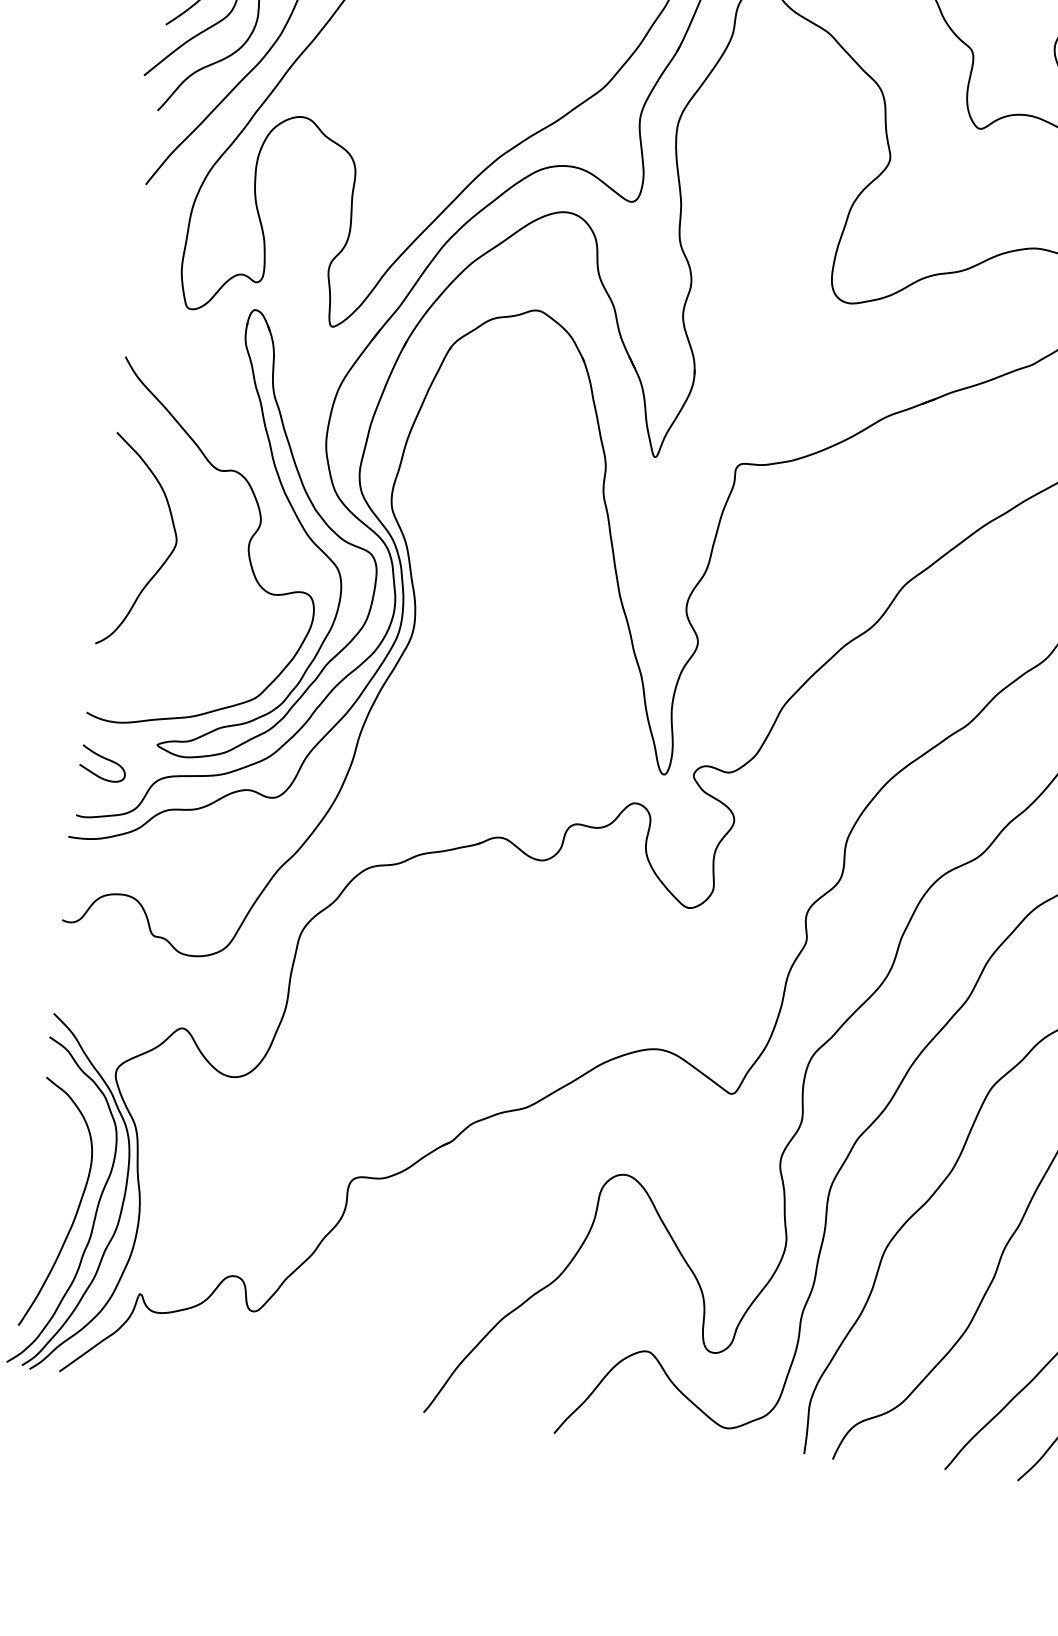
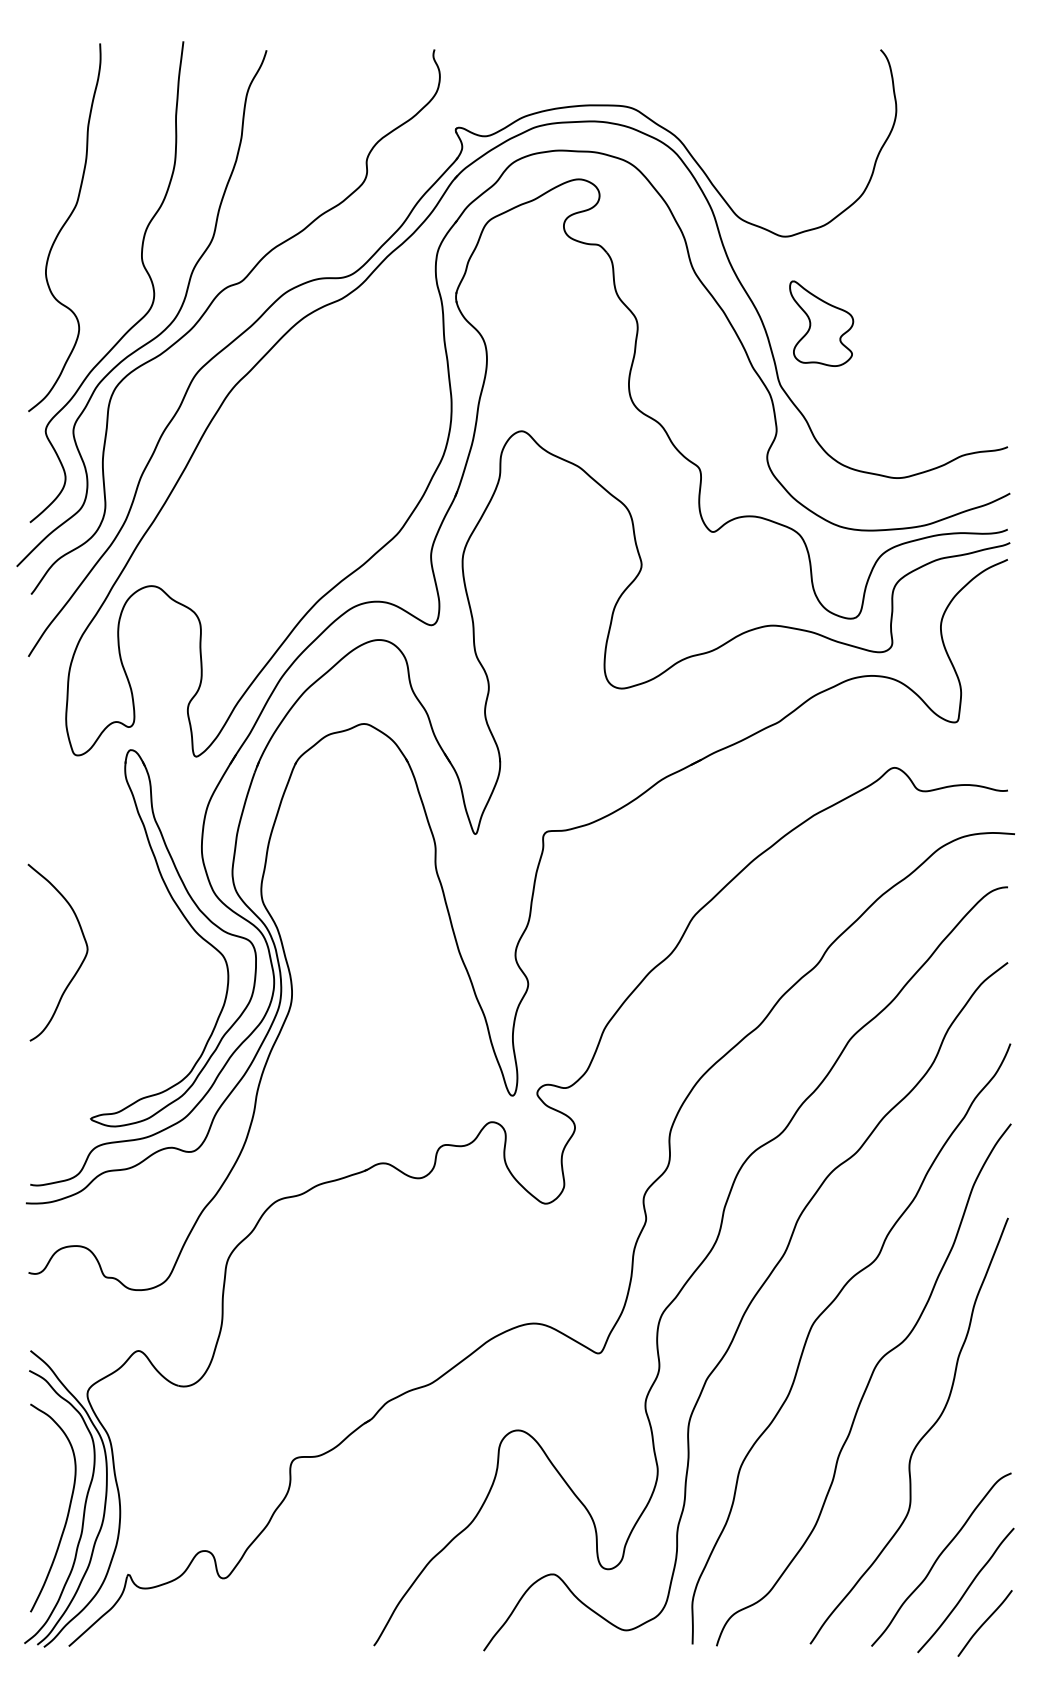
curve: (247, 553) -> (147, 952), removed
curve: (105, 760) -> (49, 1136), removed

